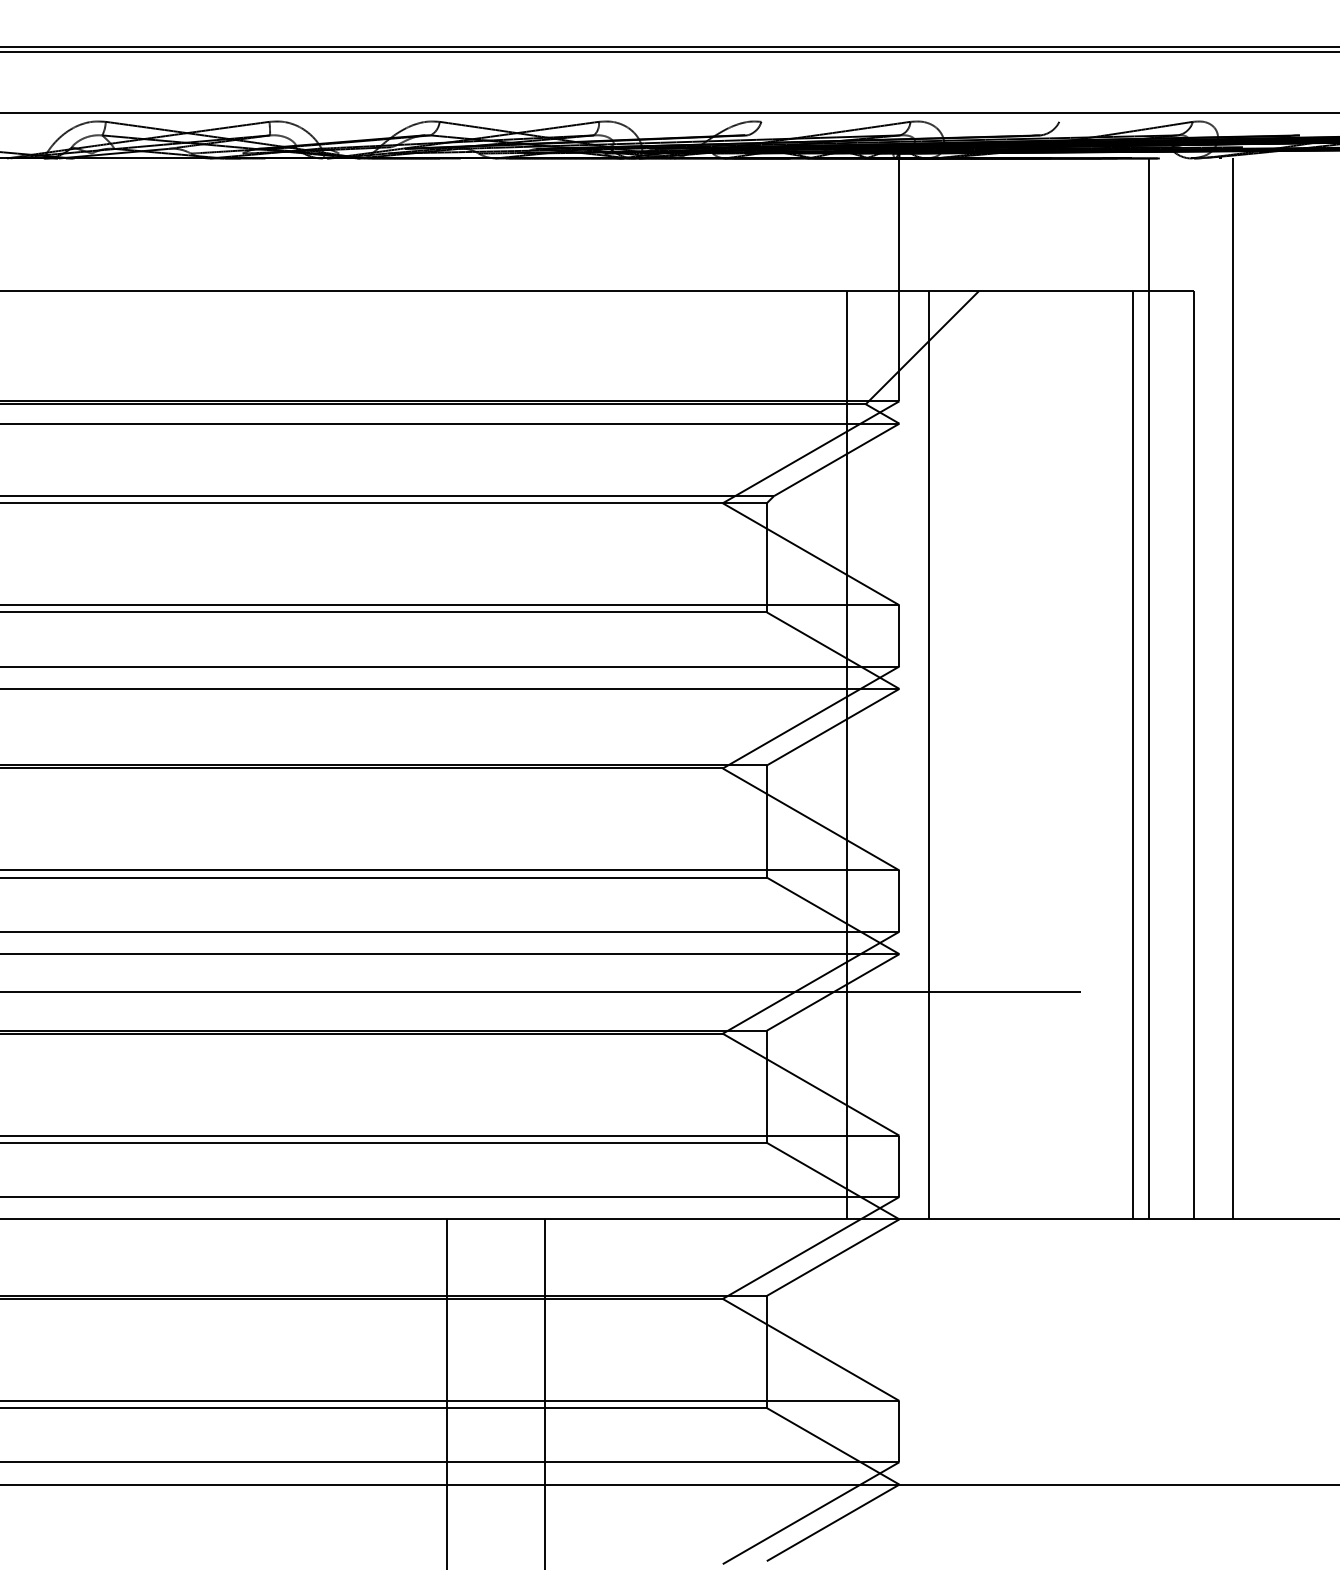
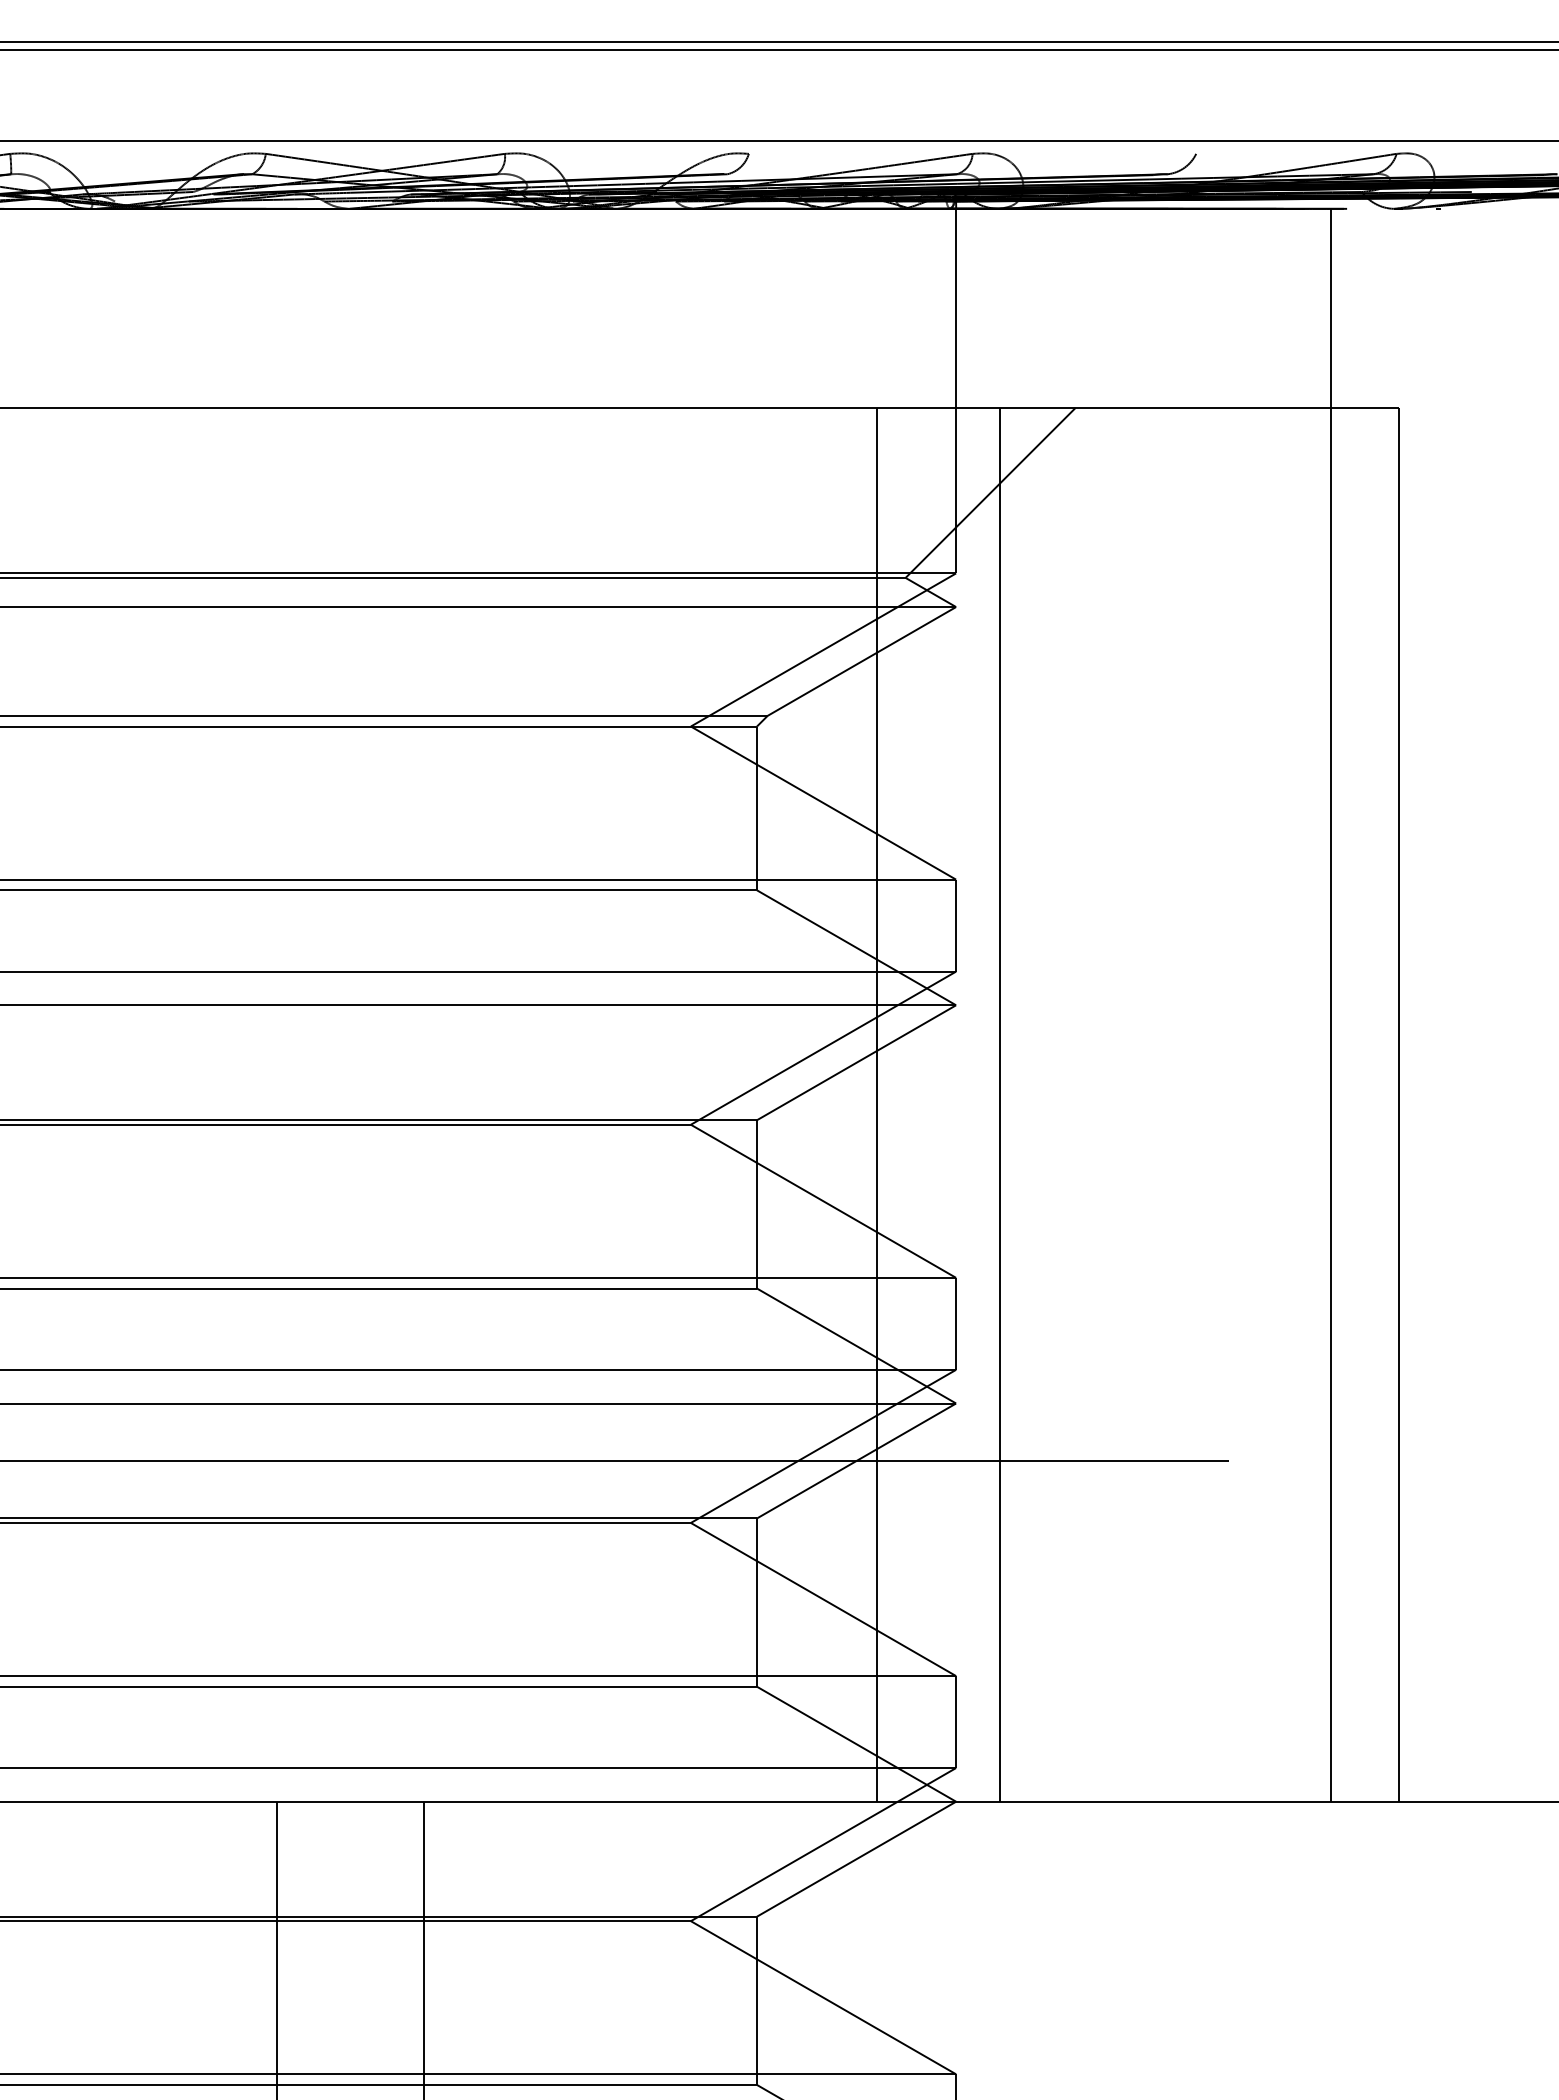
line: (1232, 688) -> (1456, 1004), removed
line: (1133, 755) -> (1307, 1105), removed

